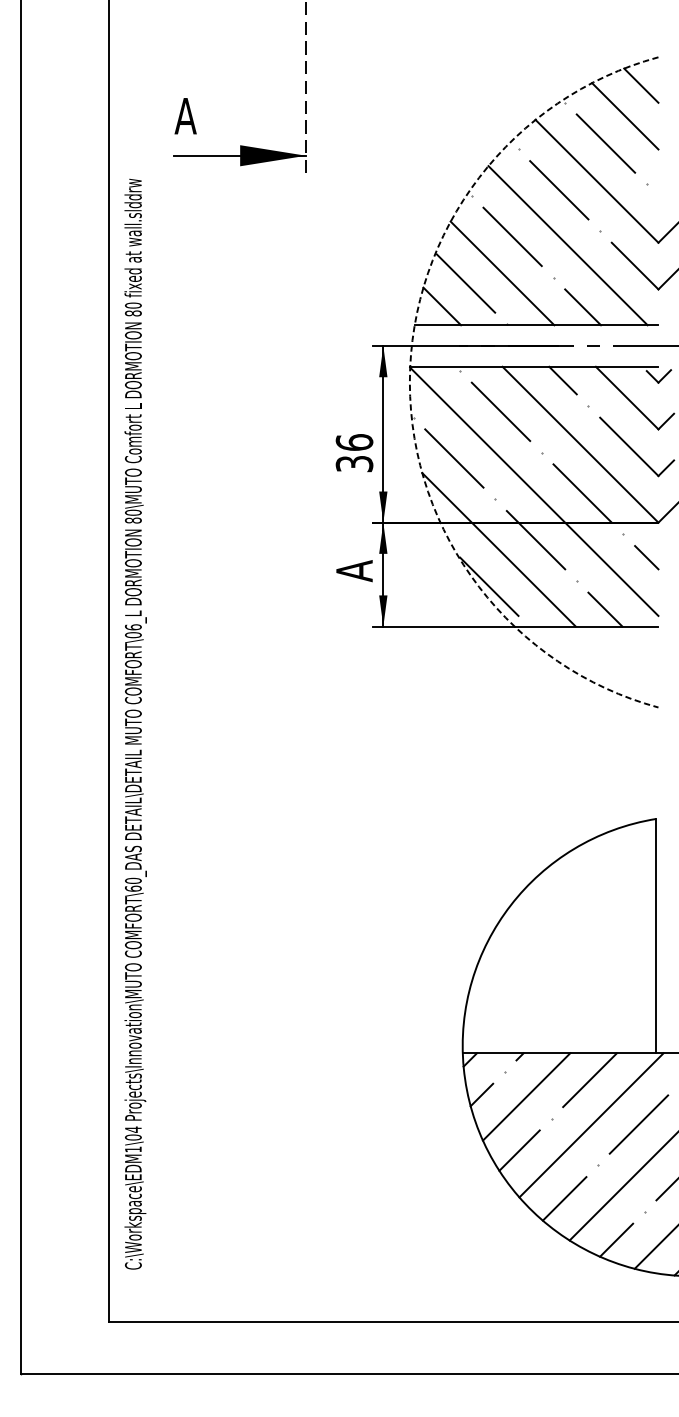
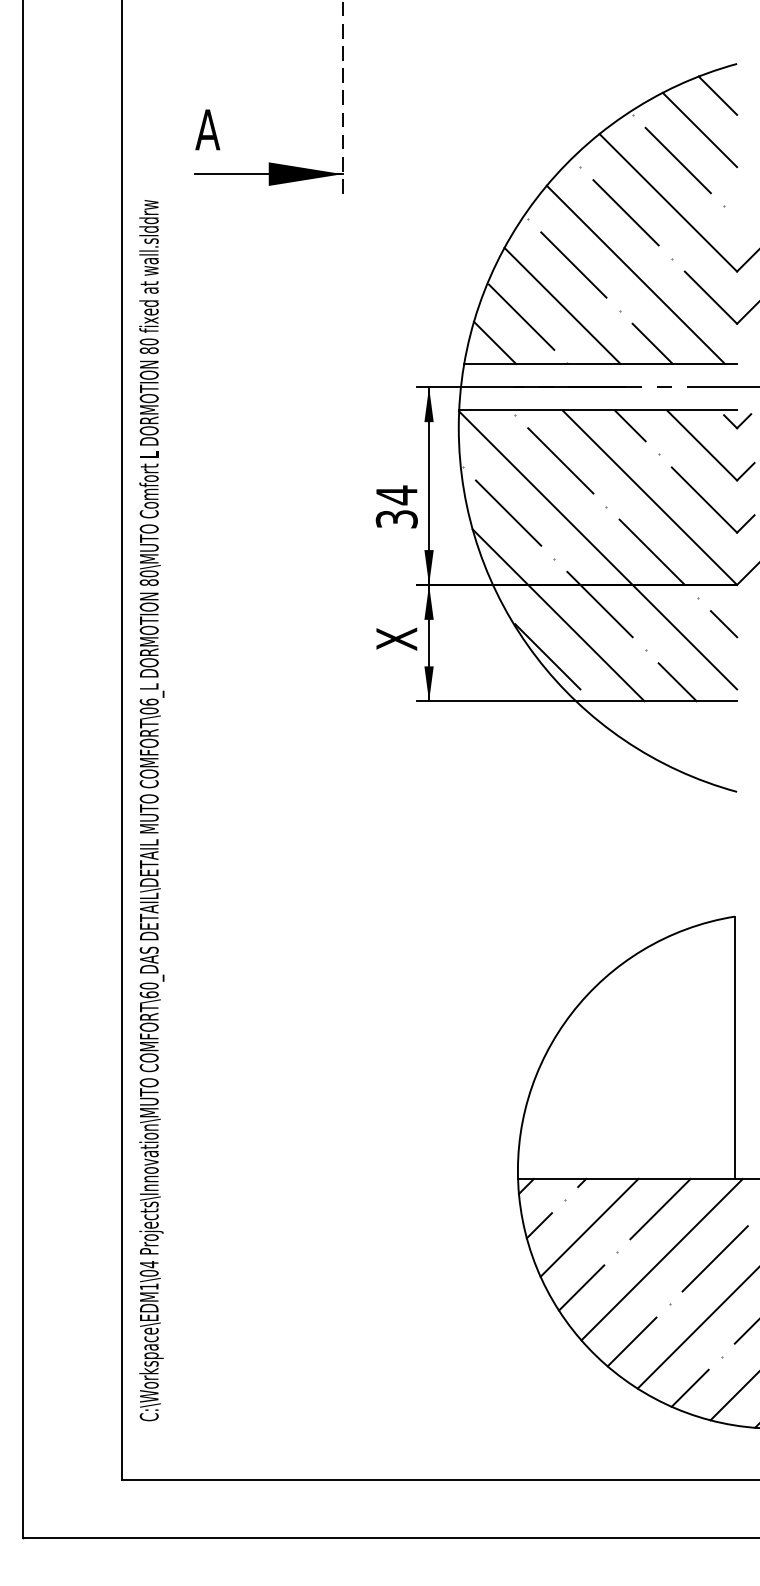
arc: (409, 382) -> (458, 427), dashed -> solid
text: (354, 442) -> (396, 495), 36 -> 34
text: (354, 570) -> (396, 638), A -> X

